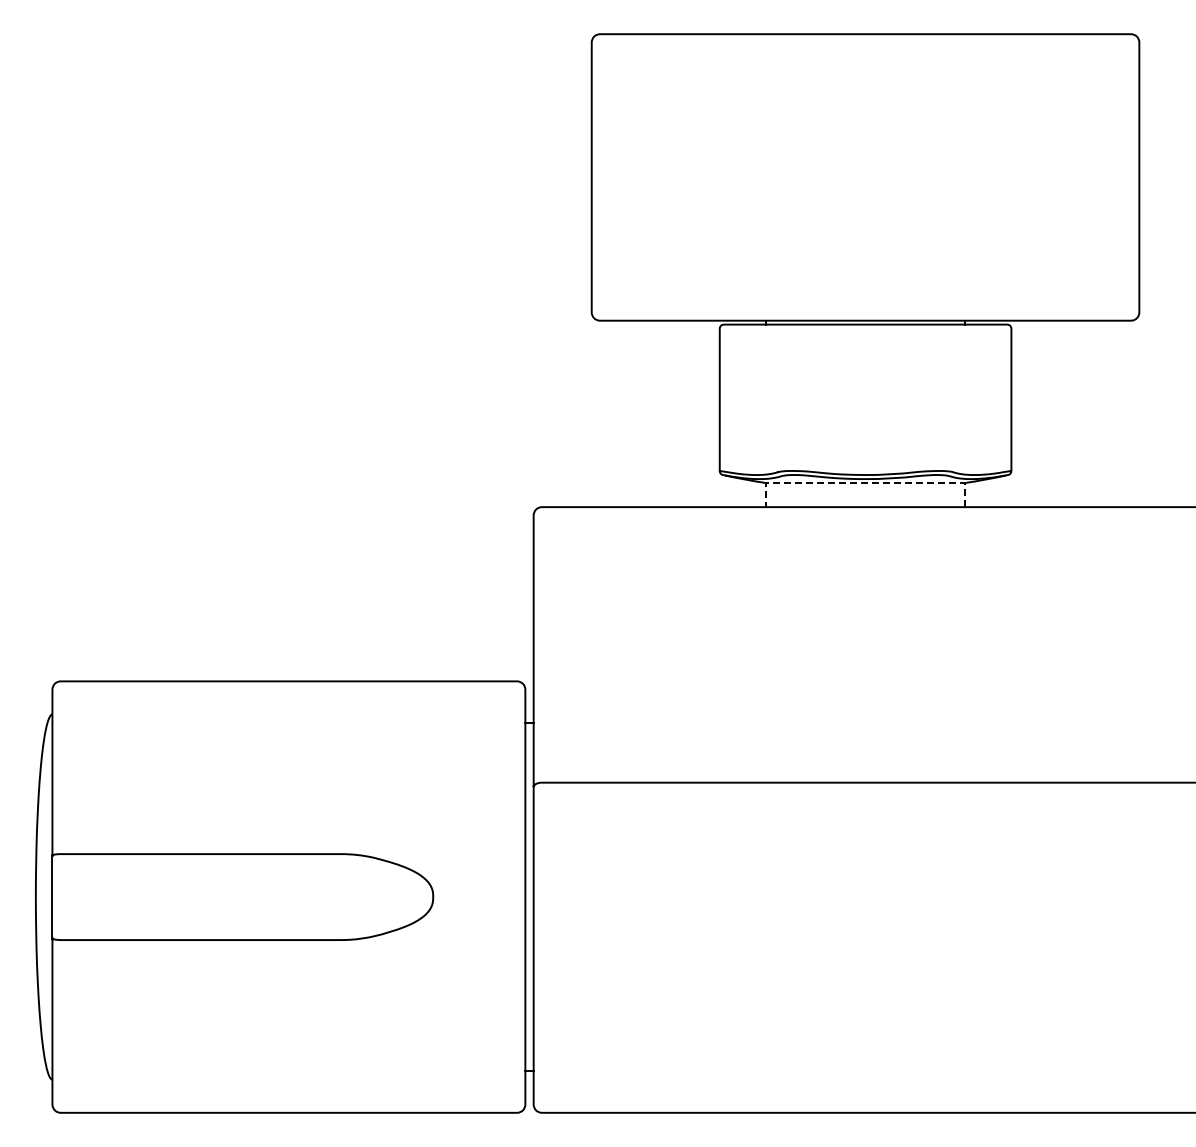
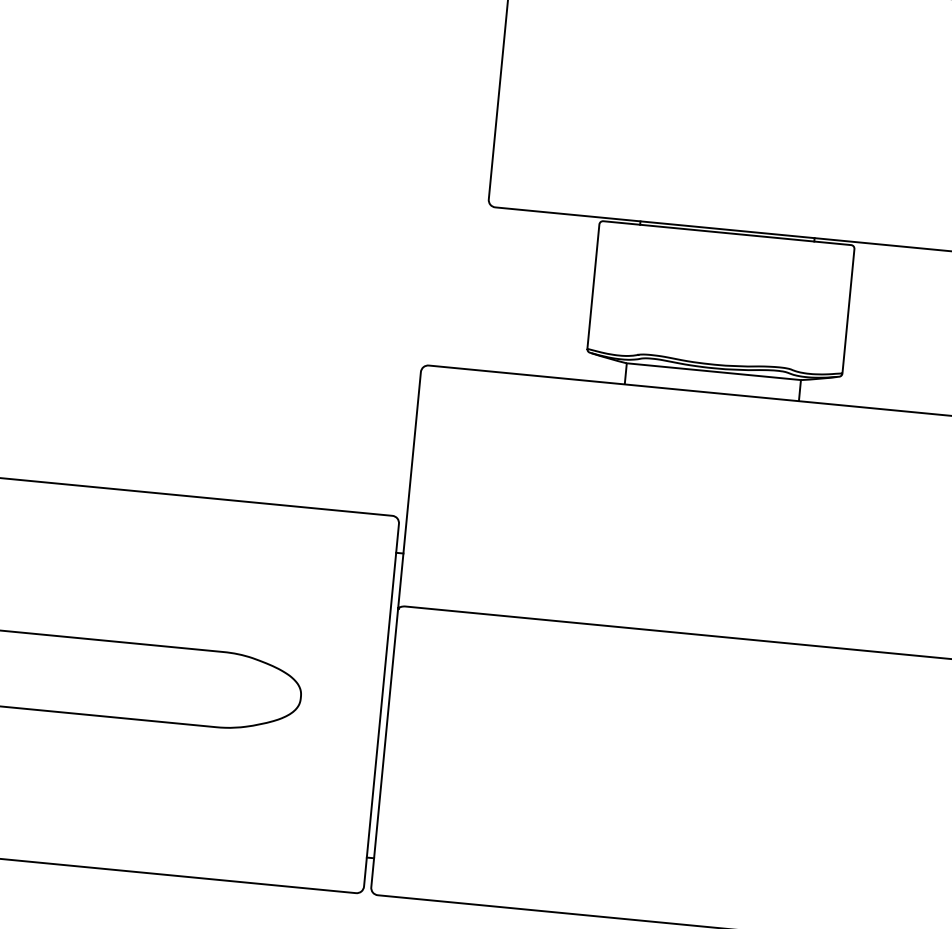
line: (865, 483) -> (713, 372), dashed -> solid

